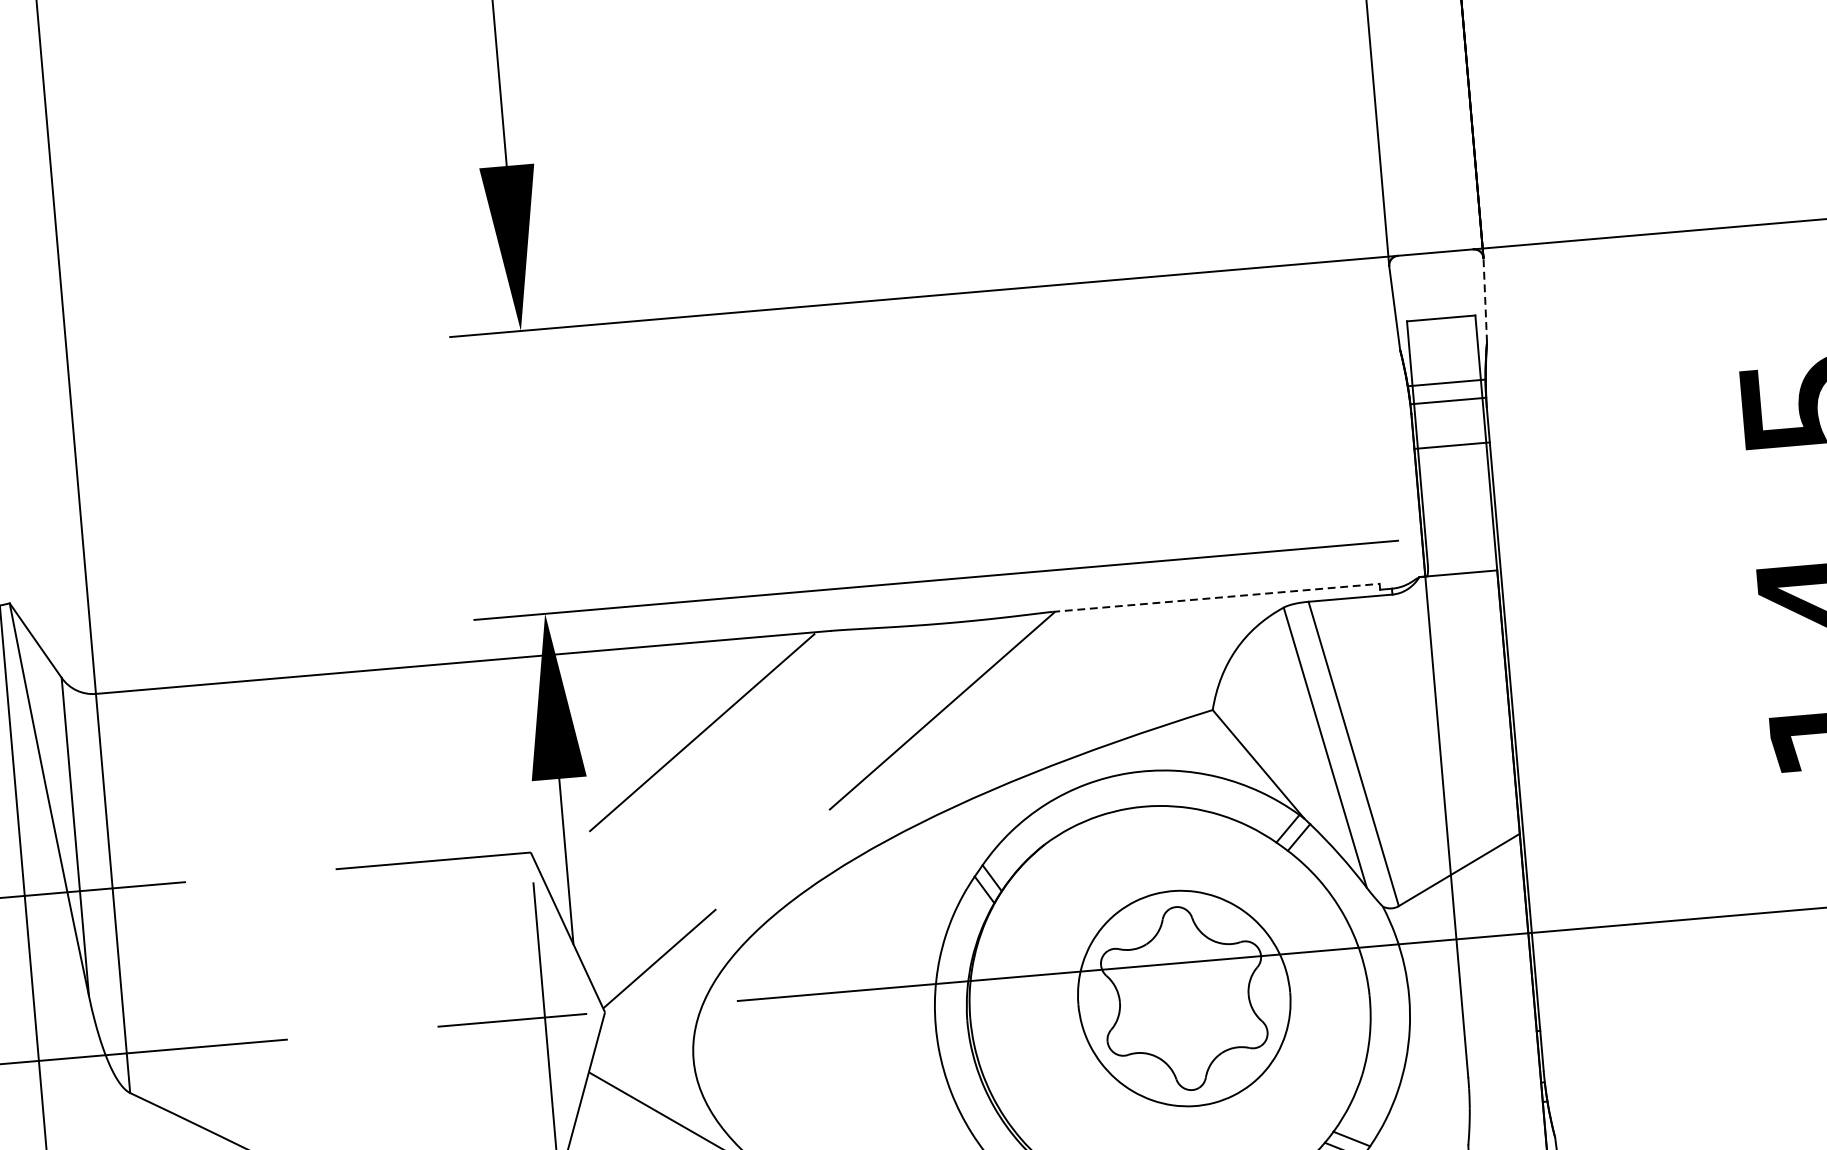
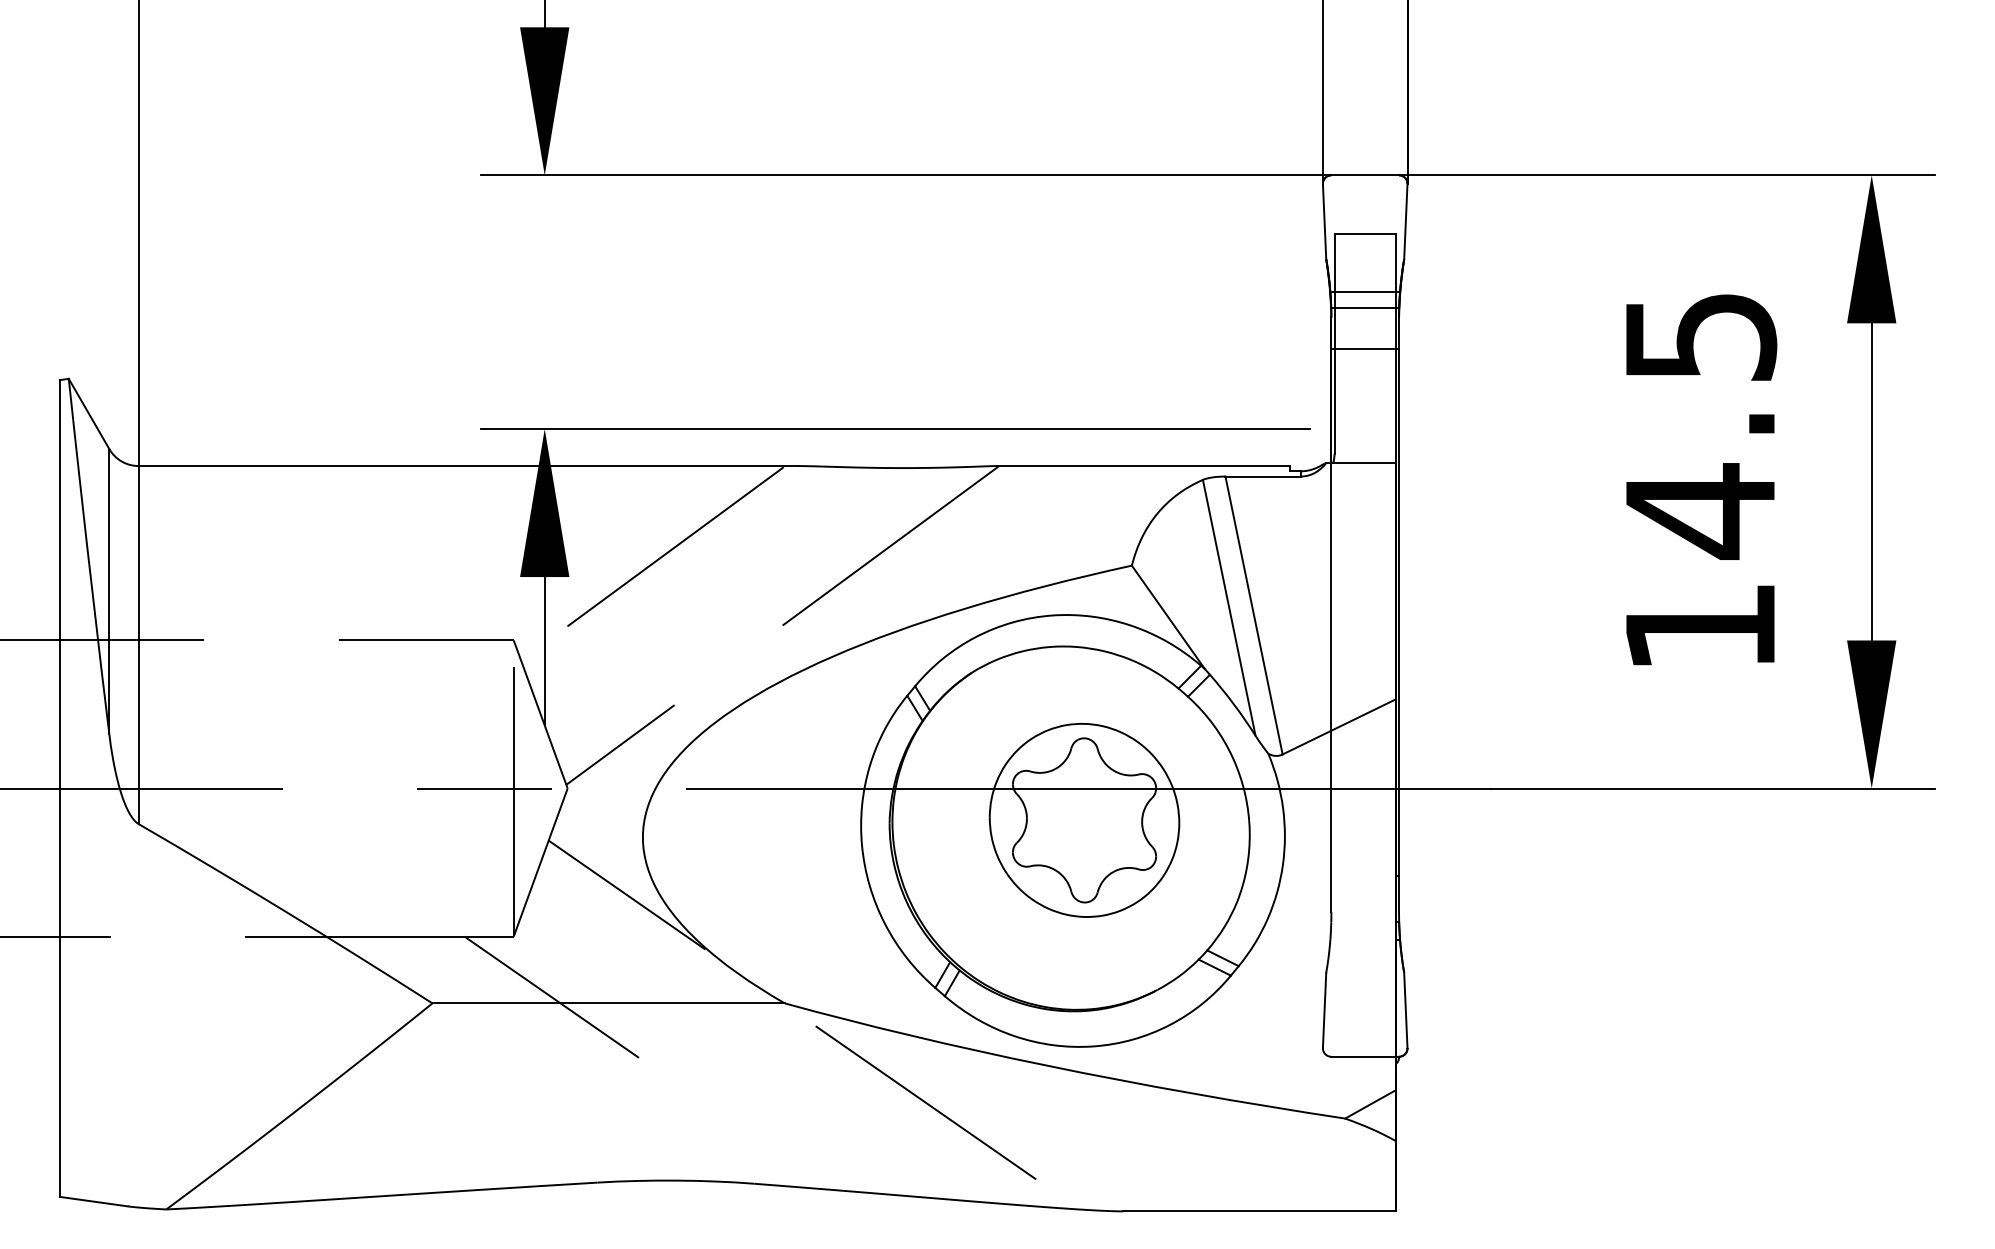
line: (1484, 300) -> (1405, 221), dashed -> solid
line: (1216, 598) -> (1143, 466), dashed -> solid

